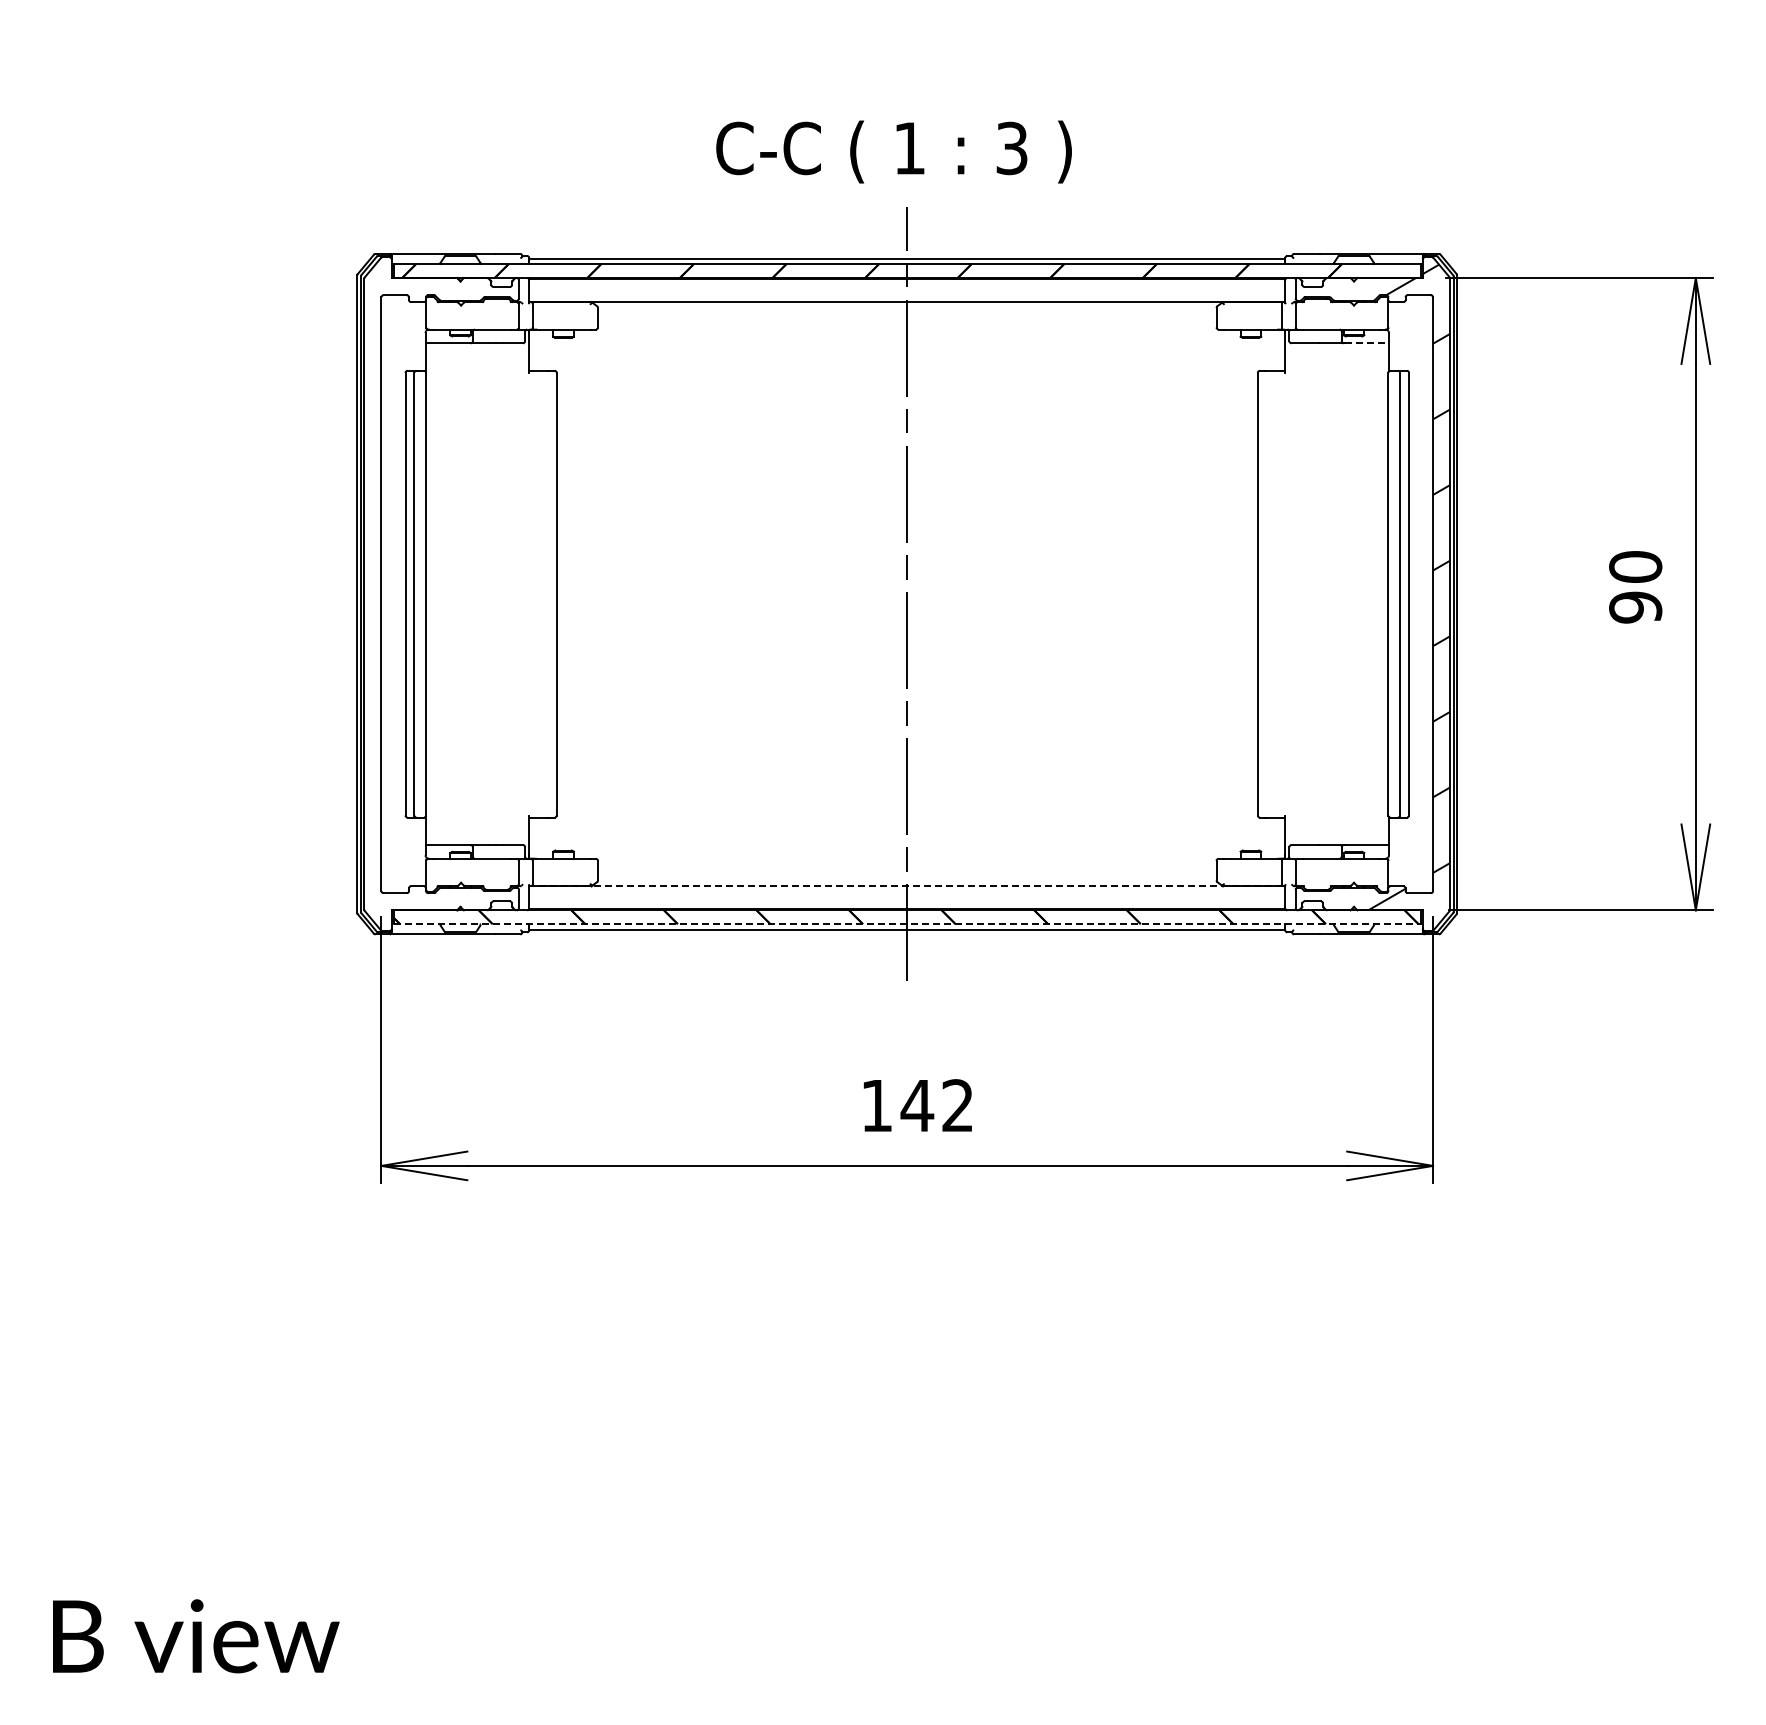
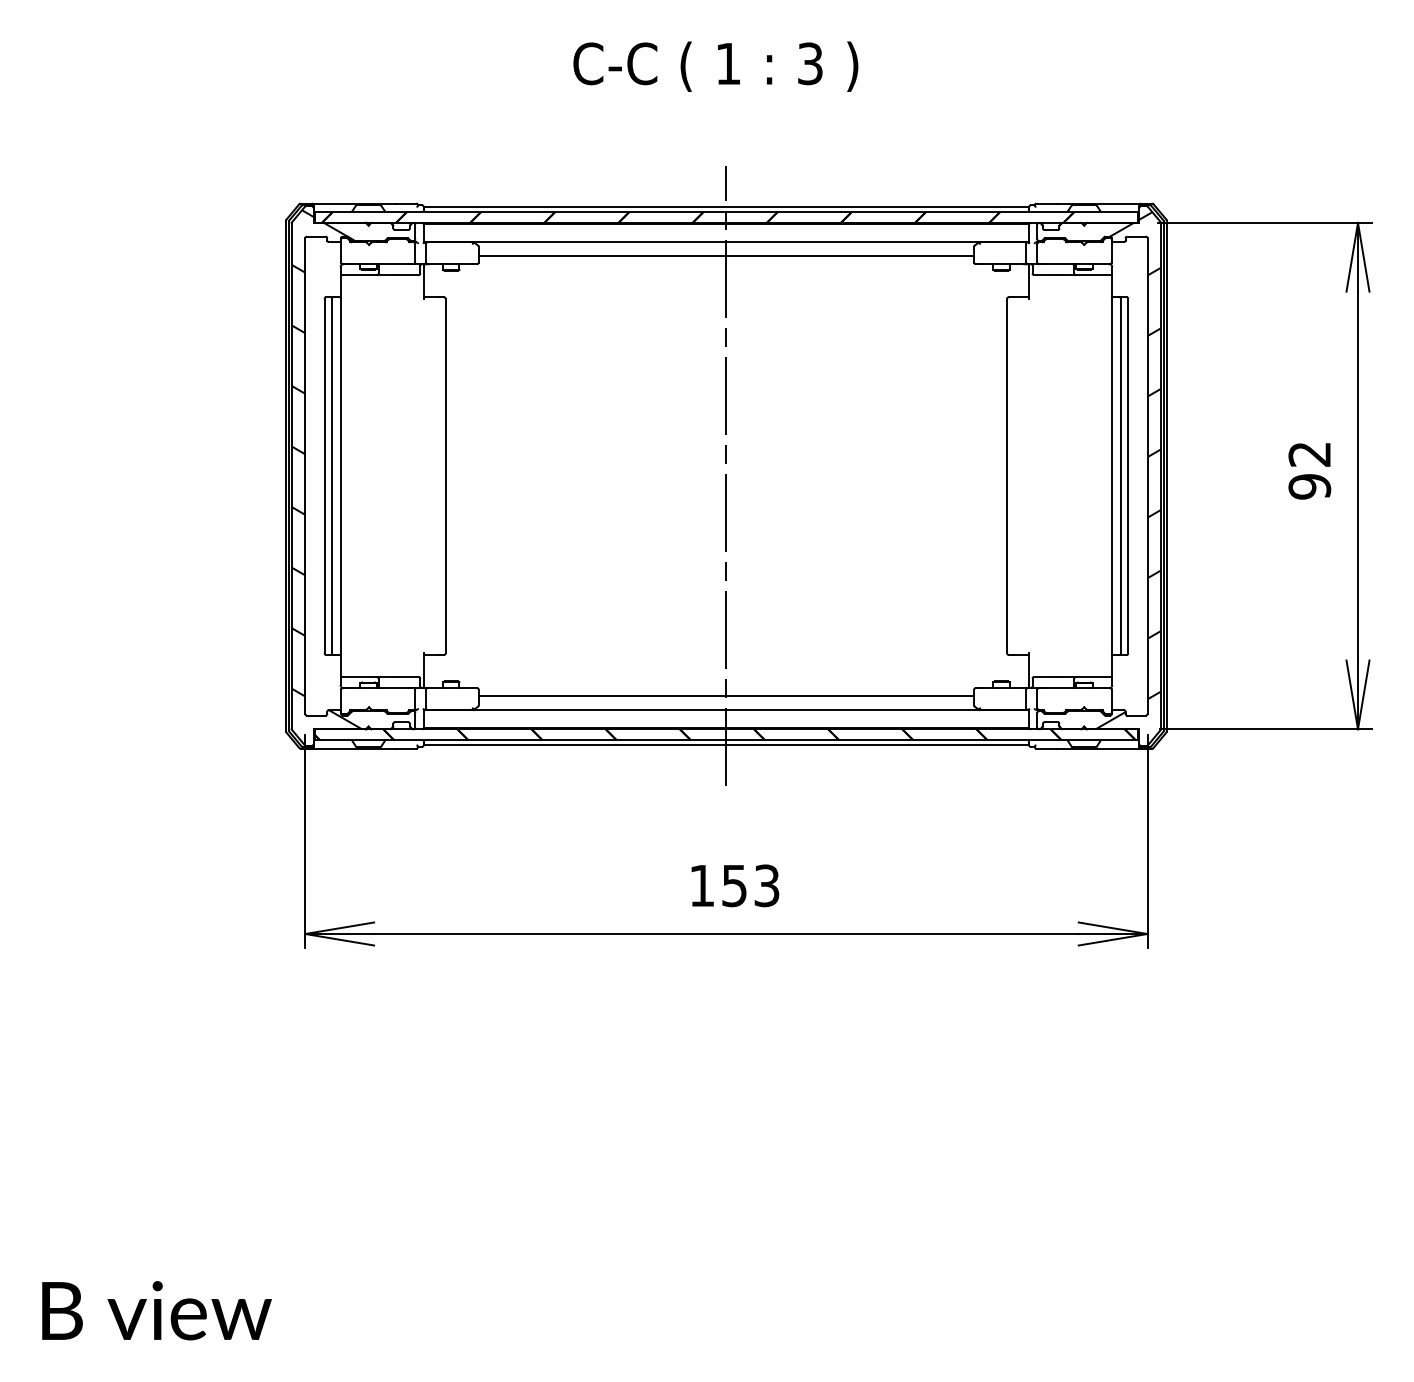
text: (893, 151) -> (715, 66), moved
line: (906, 319) -> (725, 256), added
line: (1367, 343) -> (1095, 275), dashed -> solid
text: (1635, 566) -> (1309, 453), 90 -> 92
hatch: (408, 586) -> (326, 469), added
line: (906, 869) -> (725, 696), added
line: (906, 886) -> (725, 710), dashed -> solid
line: (907, 924) -> (726, 740), dashed -> solid
text: (936, 1105) -> (749, 885), 142 -> 153

